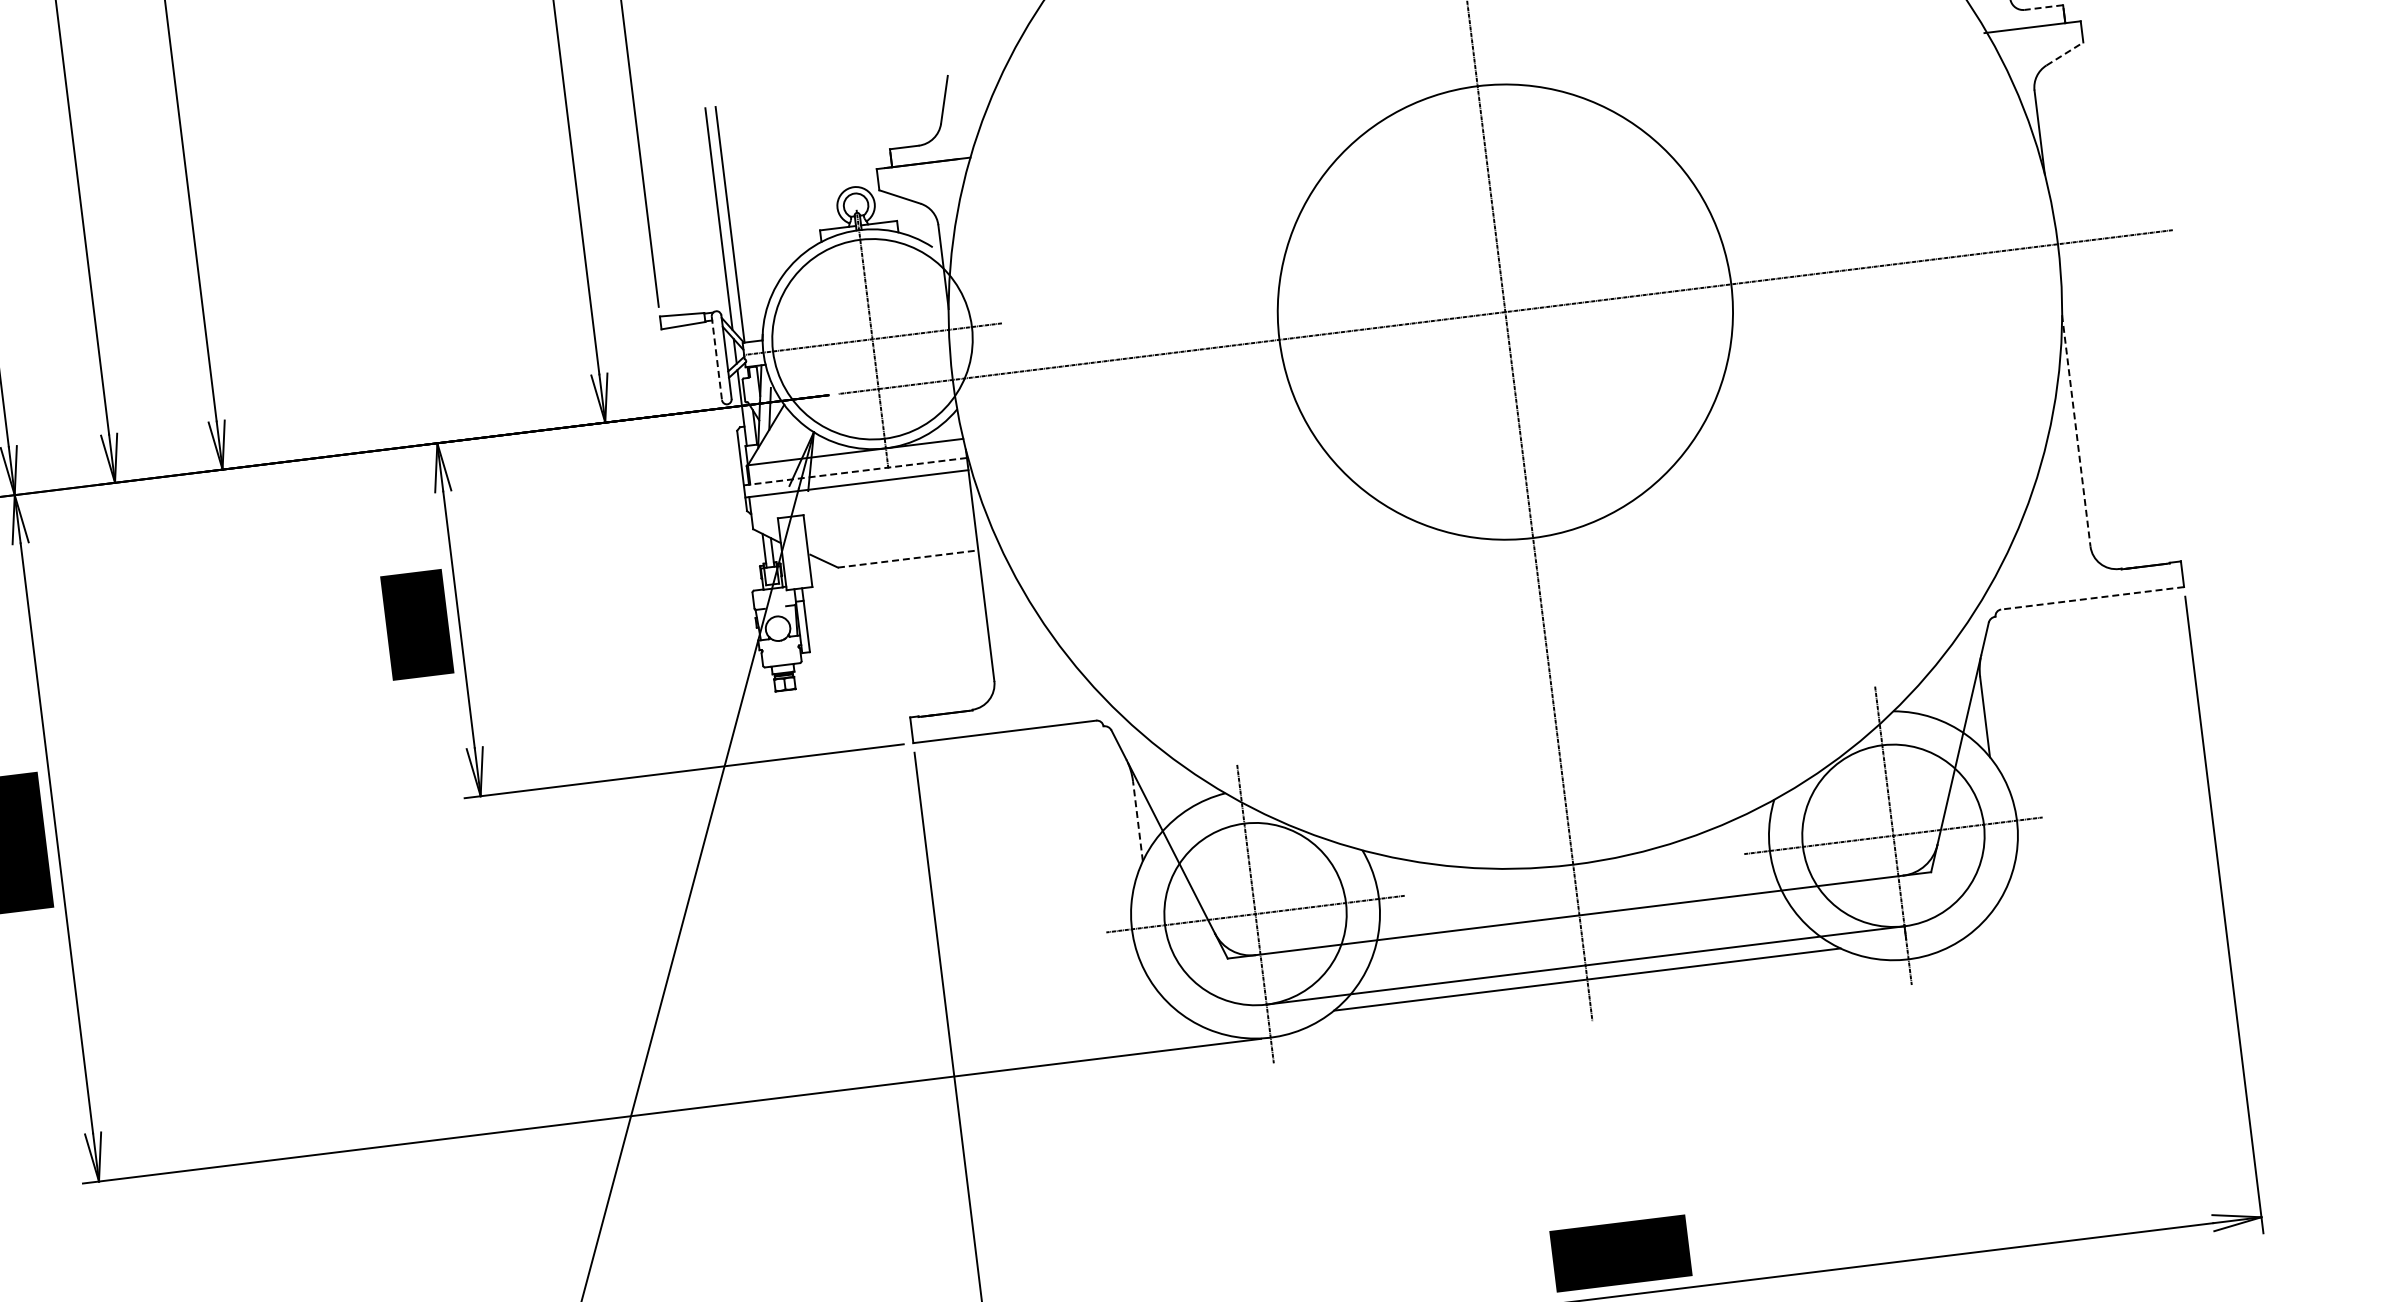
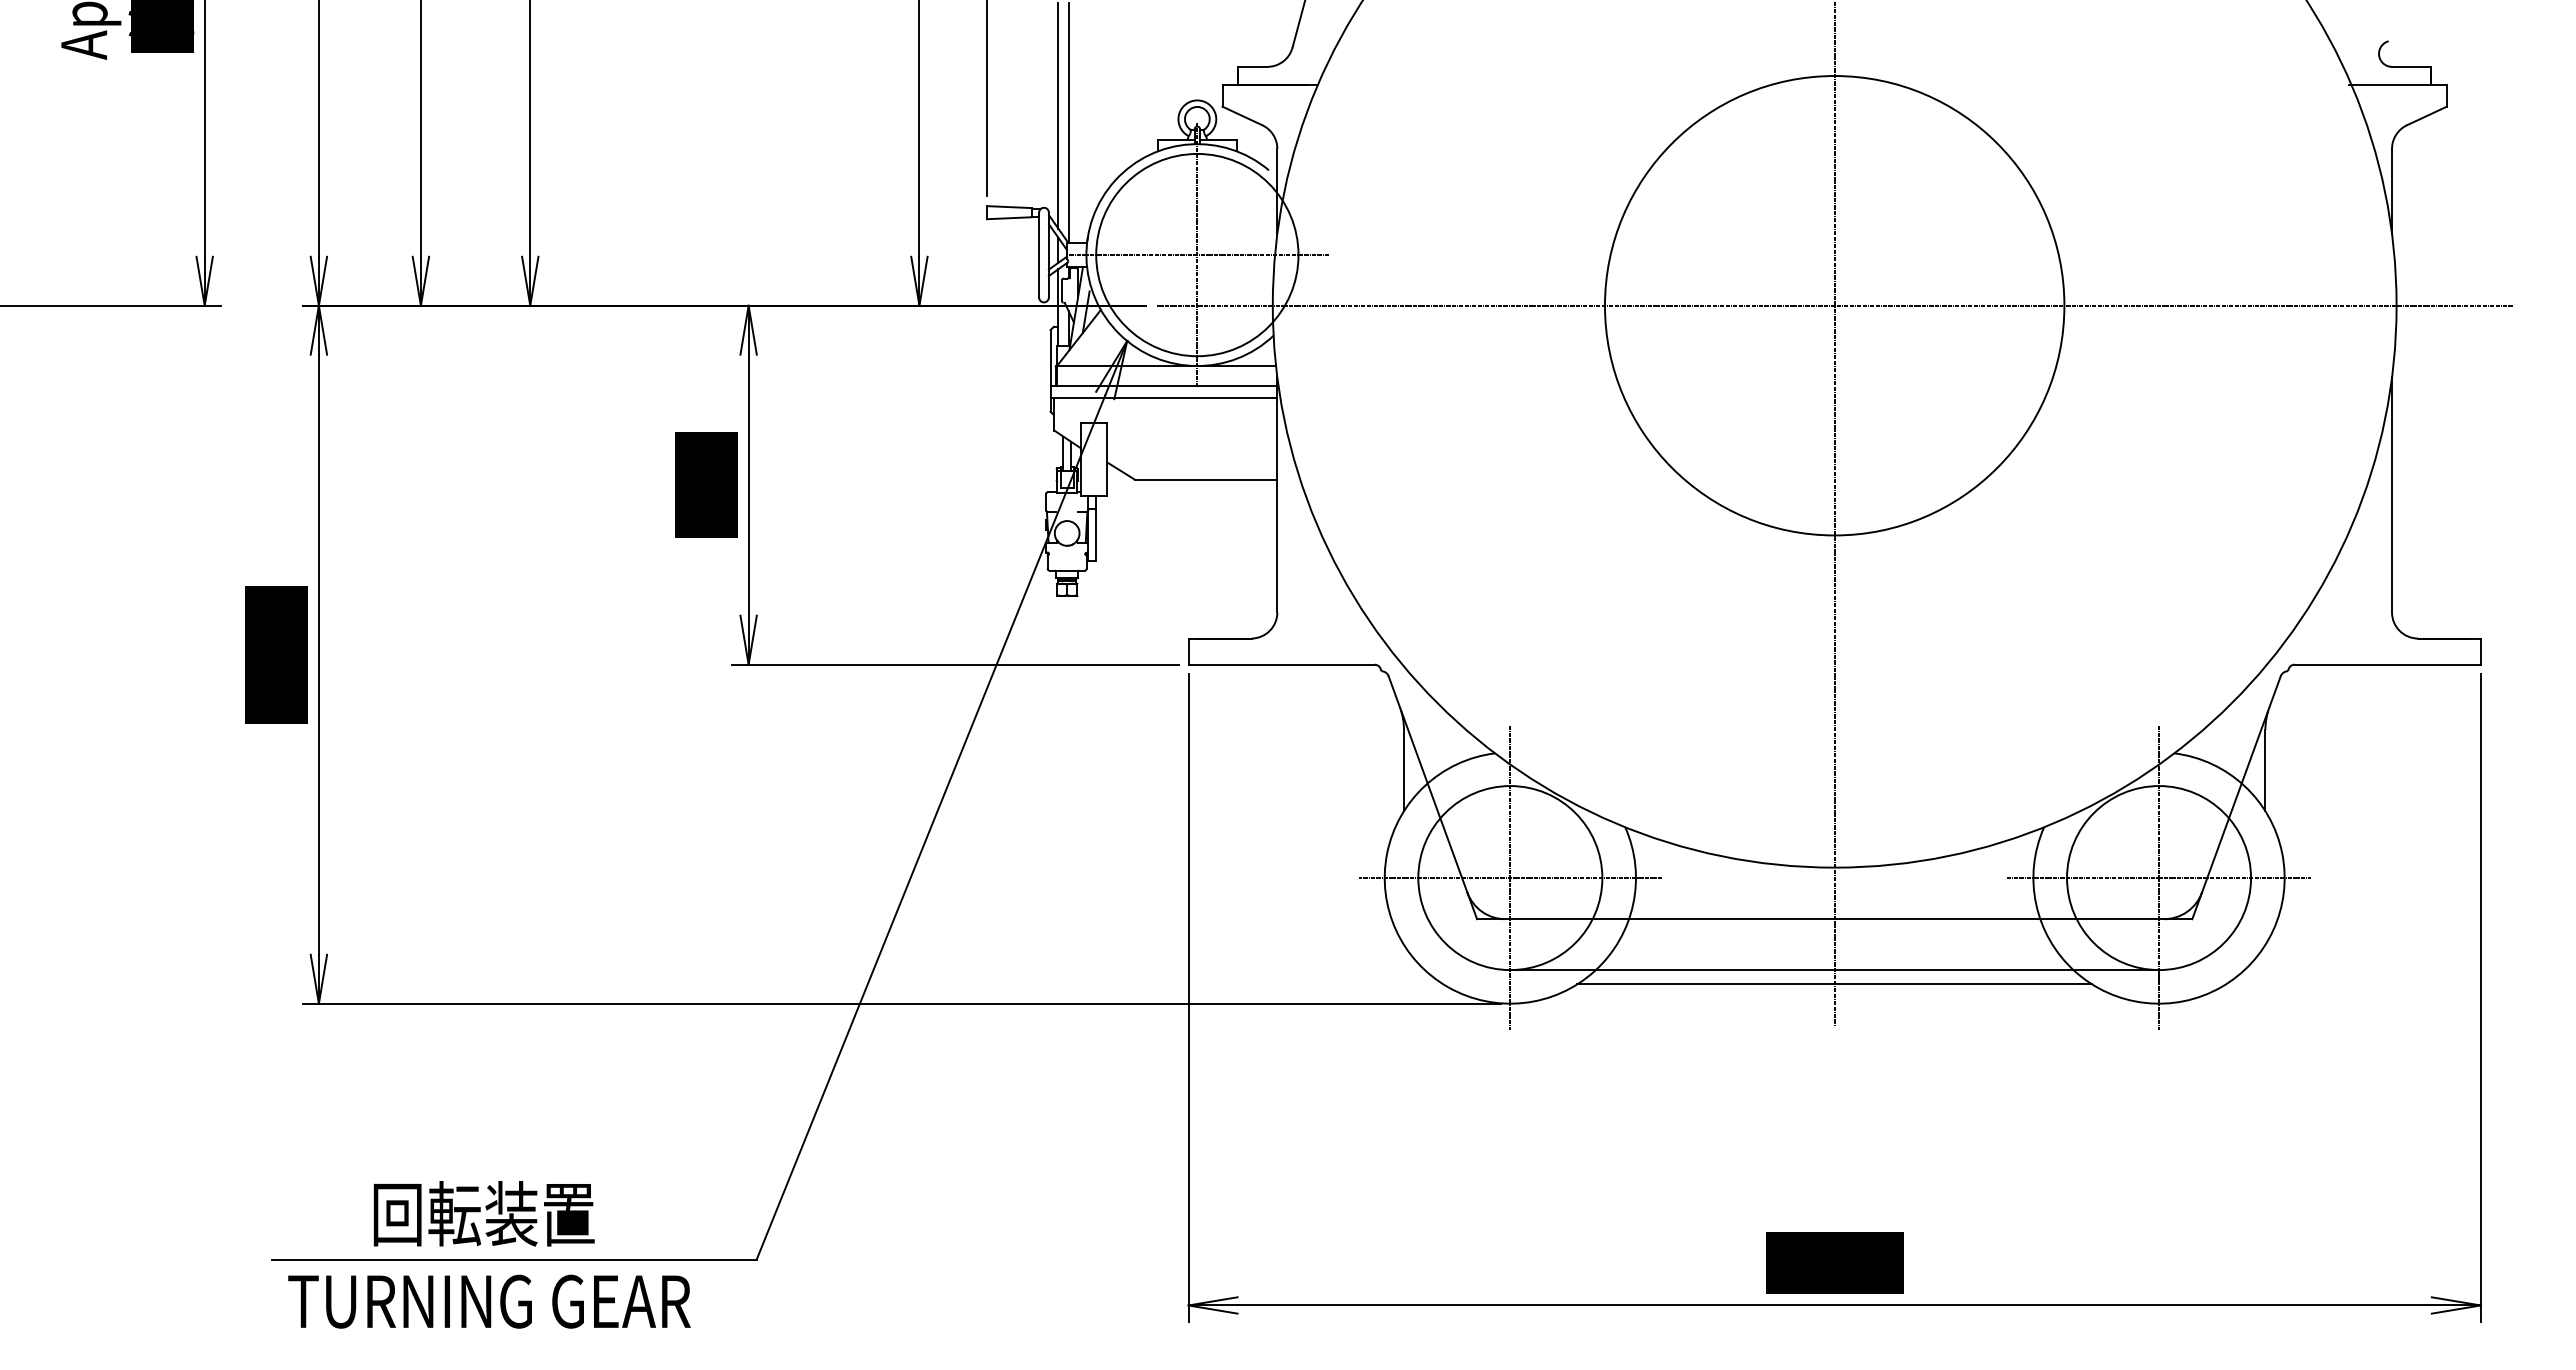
line: (2043, 7) -> (2411, 66), dashed -> solid
line: (2064, 53) -> (2426, 115), dashed -> solid
line: (717, 358) -> (1039, 255), dashed -> solid
line: (2076, 430) -> (2392, 494), dashed -> solid
line: (854, 471) -> (1163, 385), dashed -> solid
line: (908, 558) -> (1206, 479), dashed -> solid
line: (2092, 598) -> (2387, 664), dashed -> solid
line: (1137, 821) -> (1403, 770), dashed -> solid

